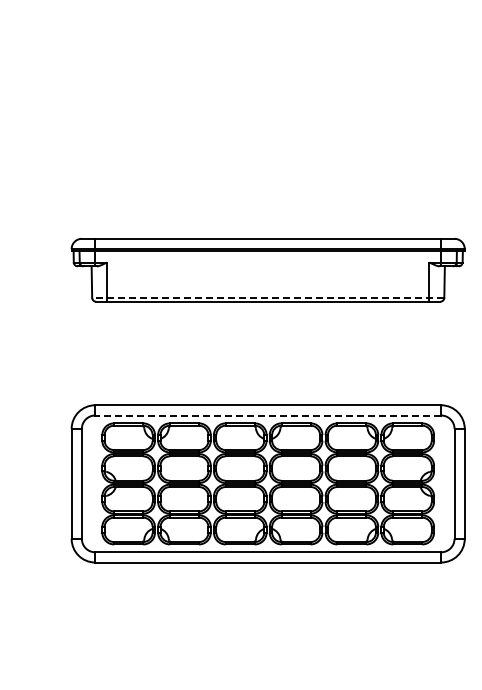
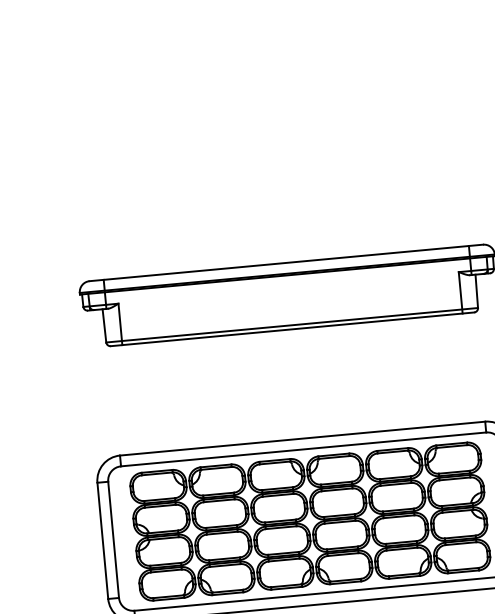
line: (267, 297) -> (291, 324), dashed -> solid
line: (268, 415) -> (303, 449), dashed -> solid

